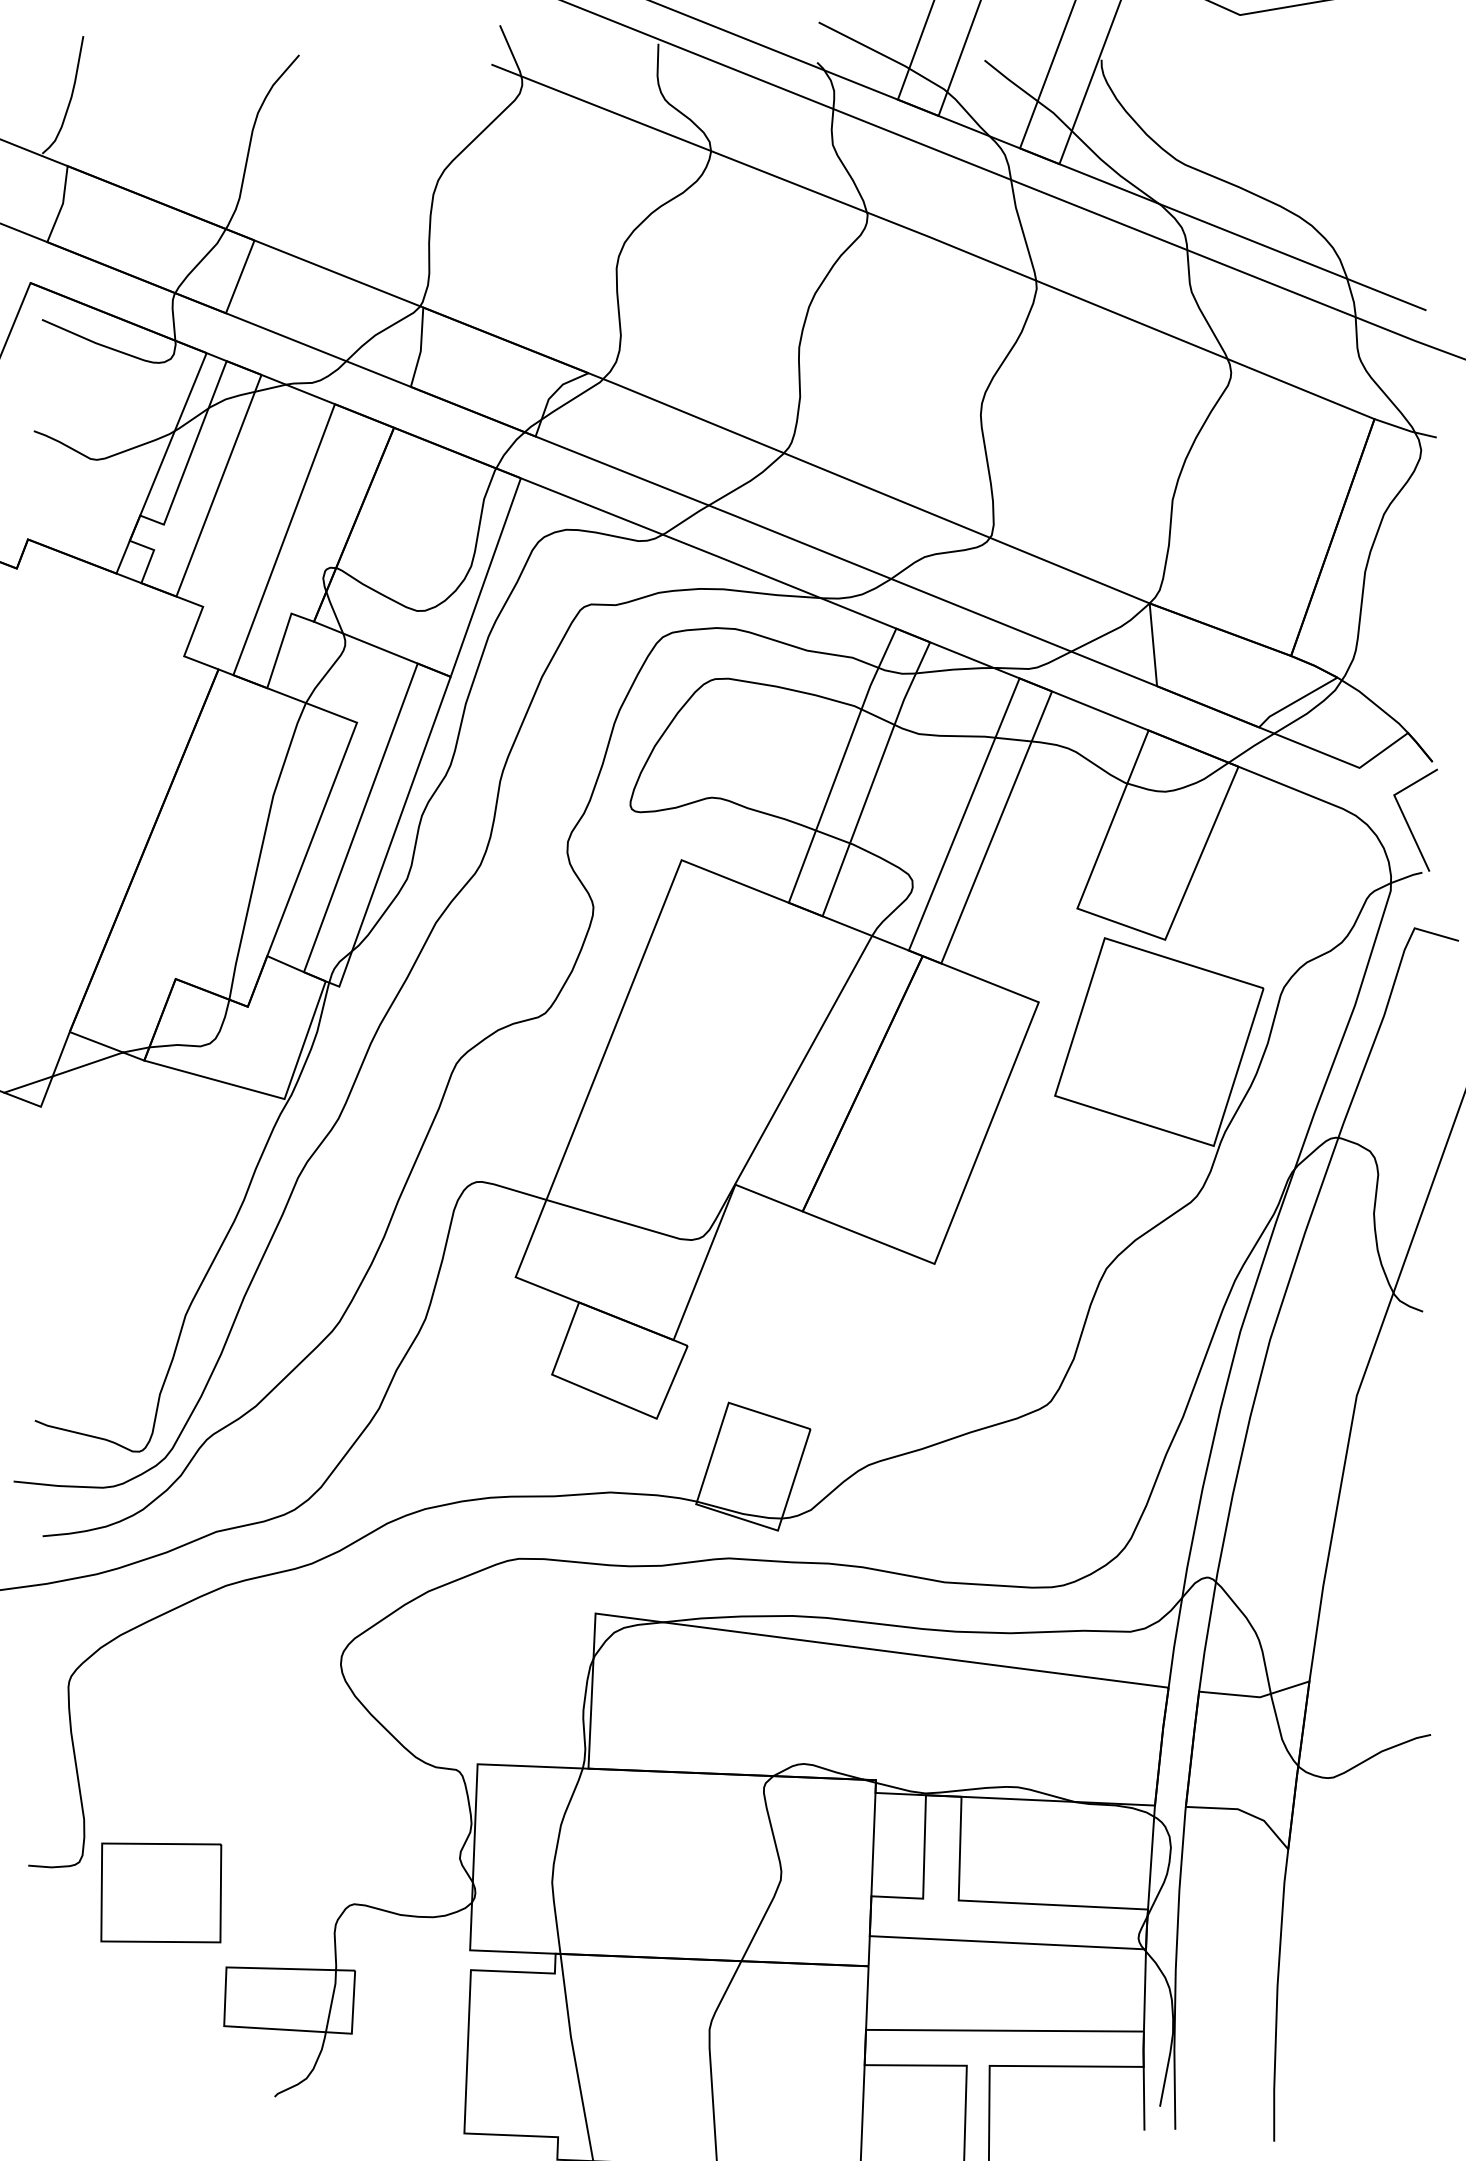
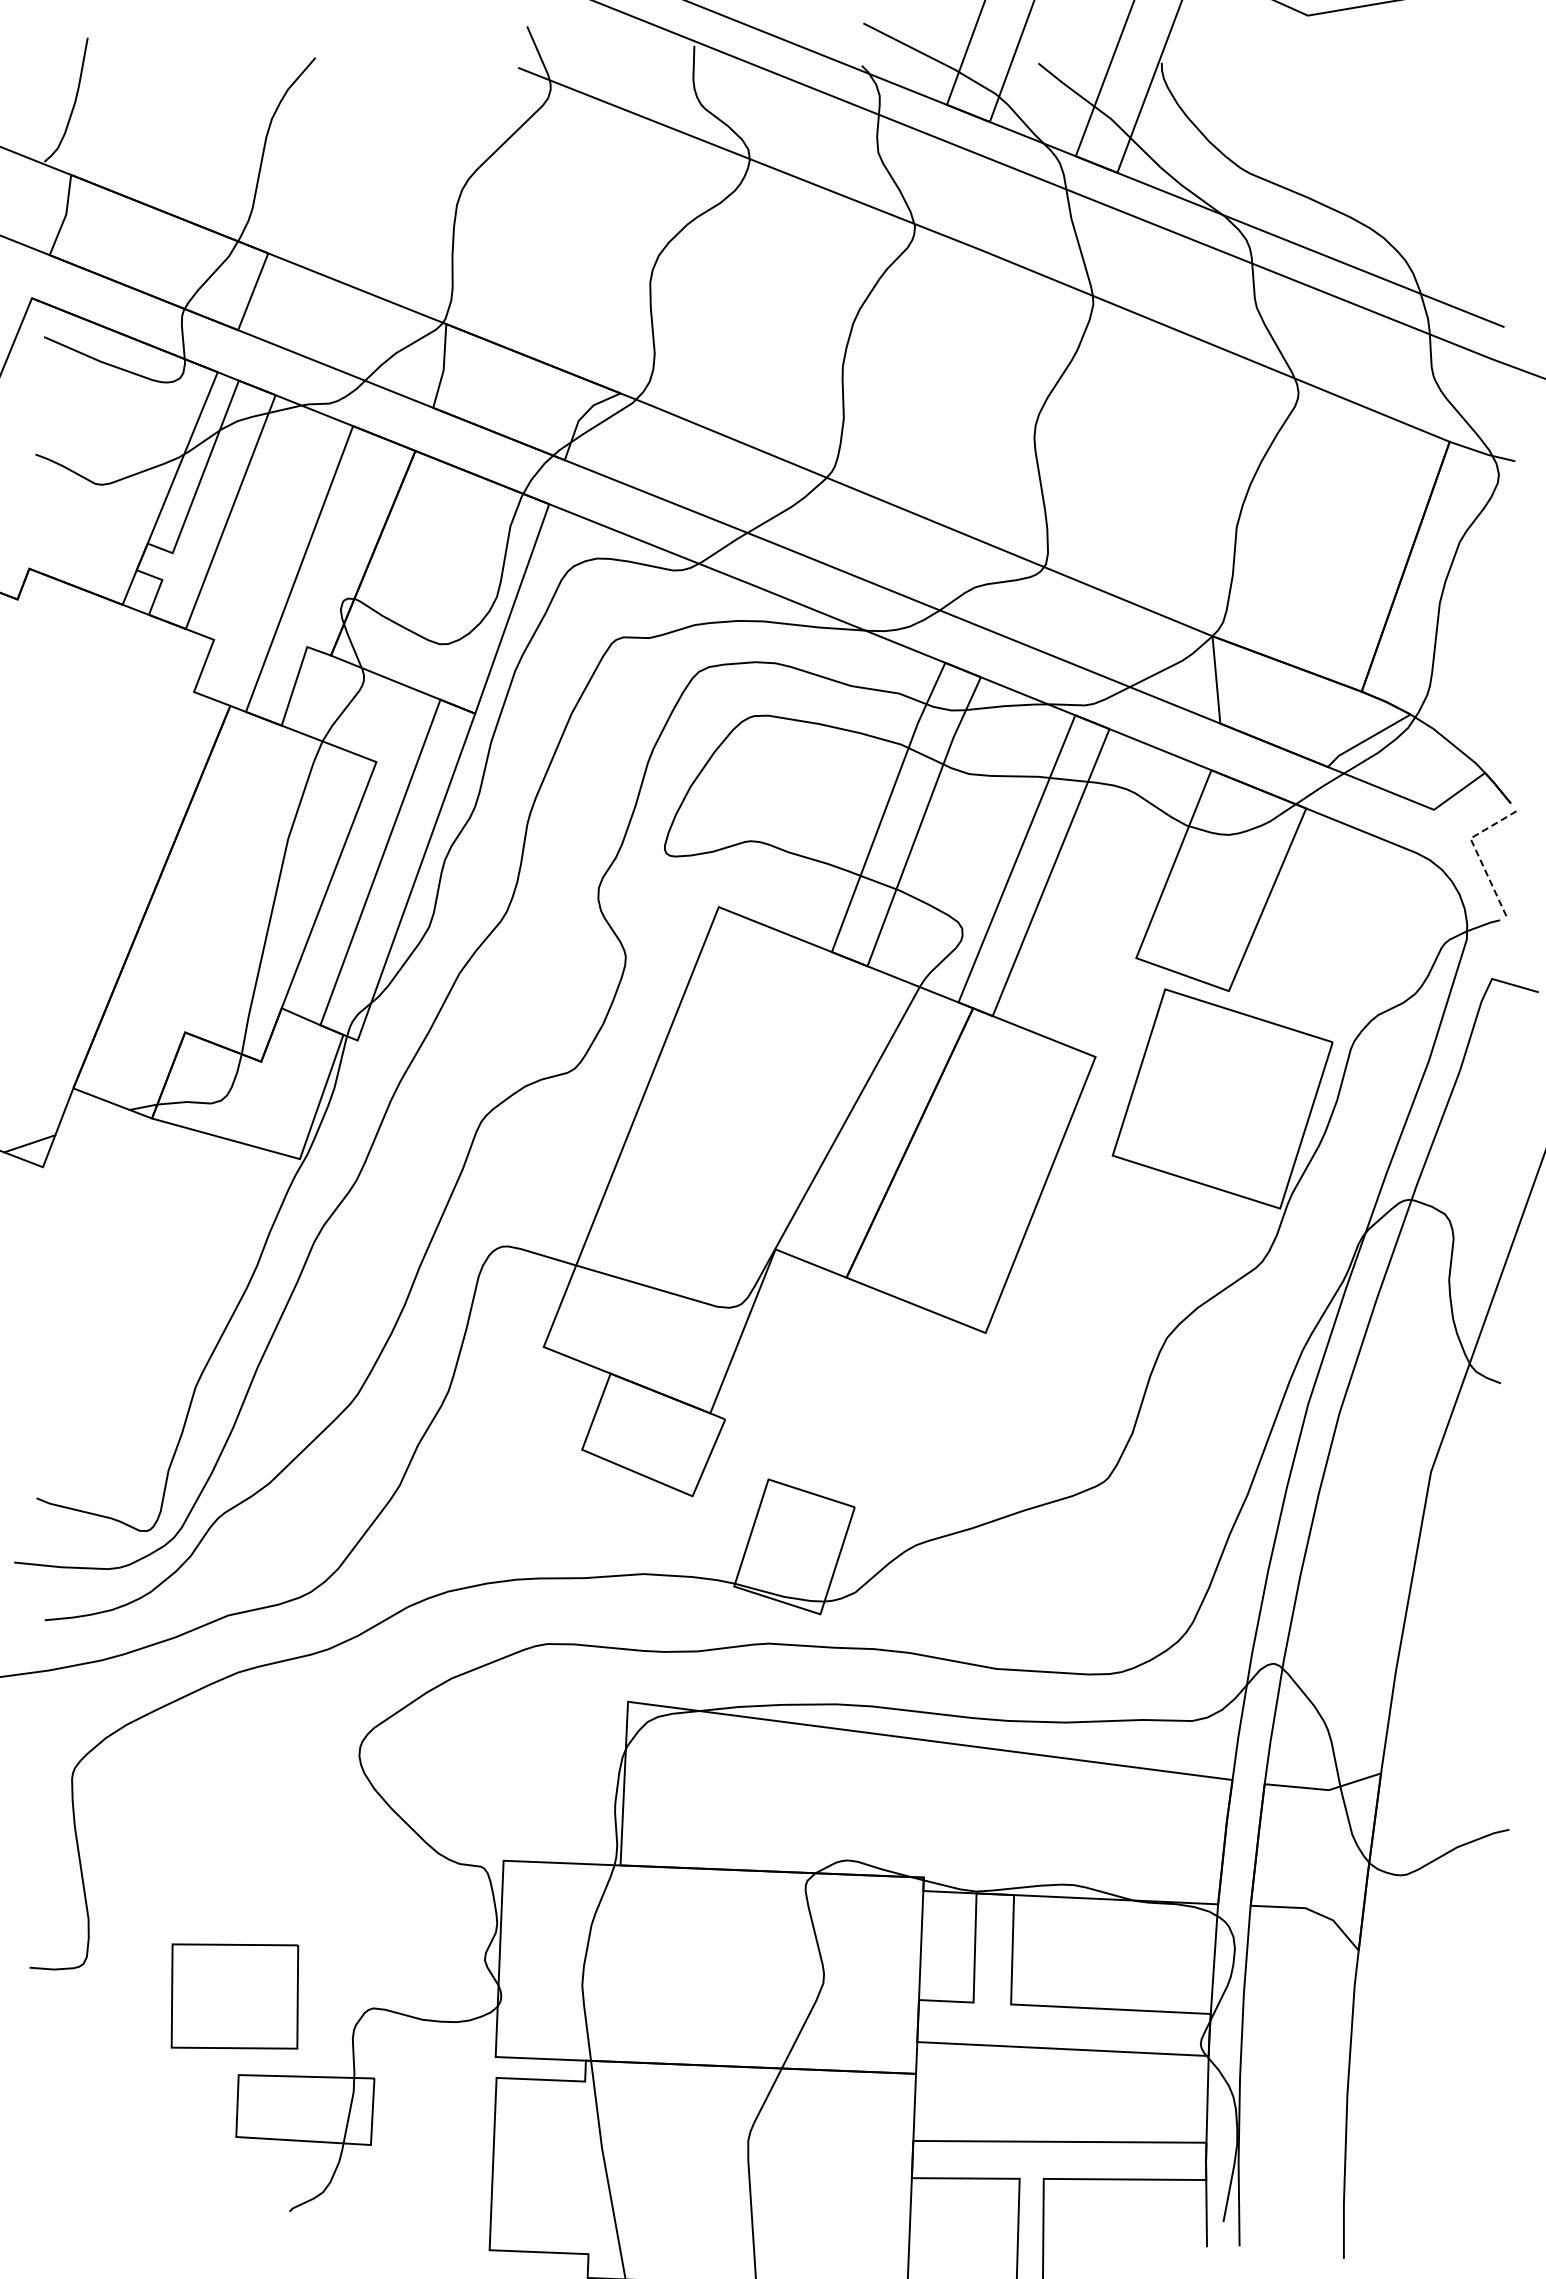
line: (1400, 809) -> (1477, 853), solid -> dashed
line: (87, 1064) -> (92, 1122), removed
part: (160, 1892) -> (234, 1996), moved

